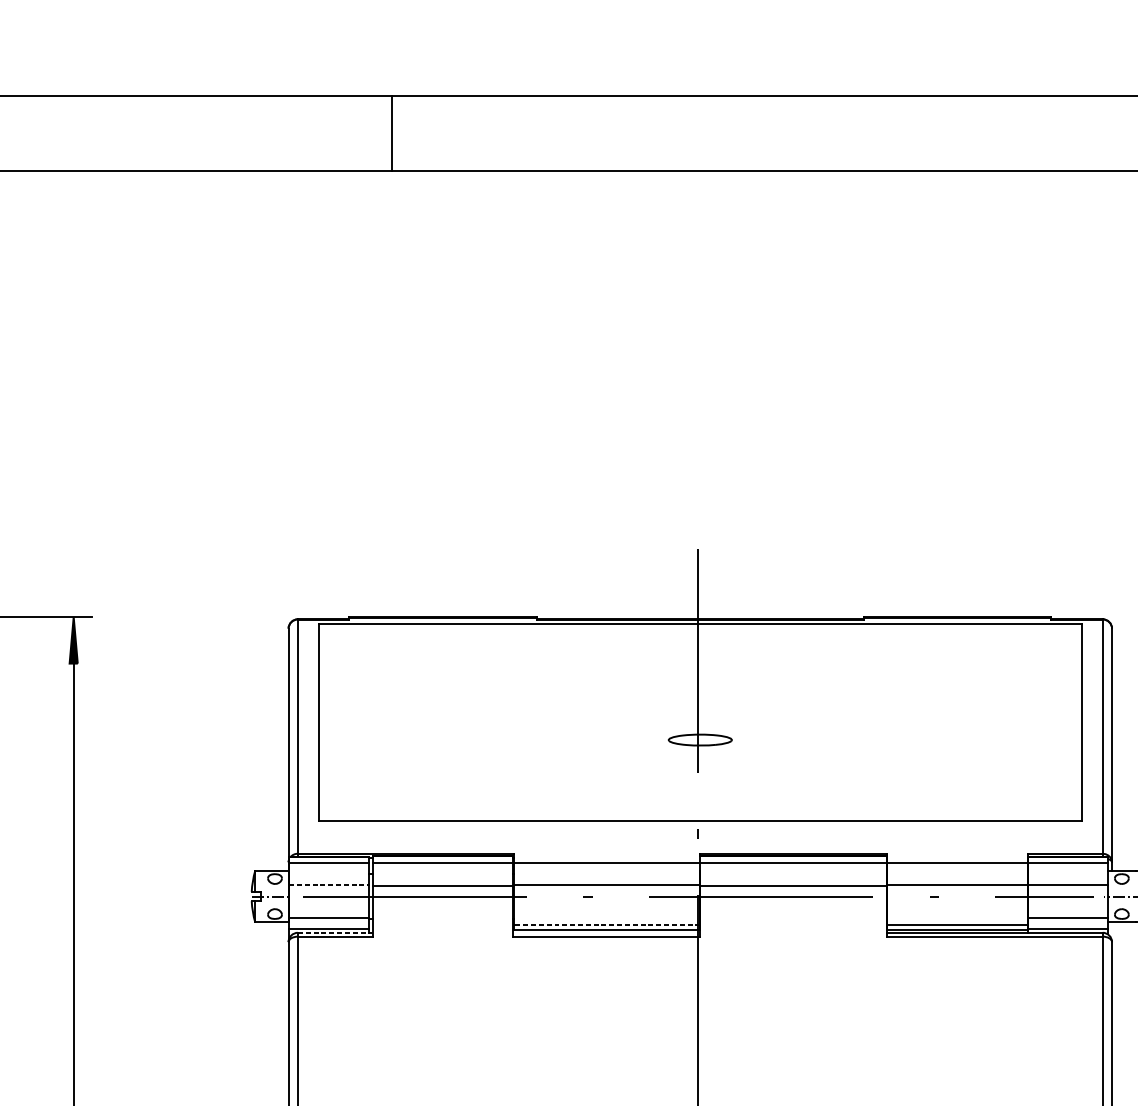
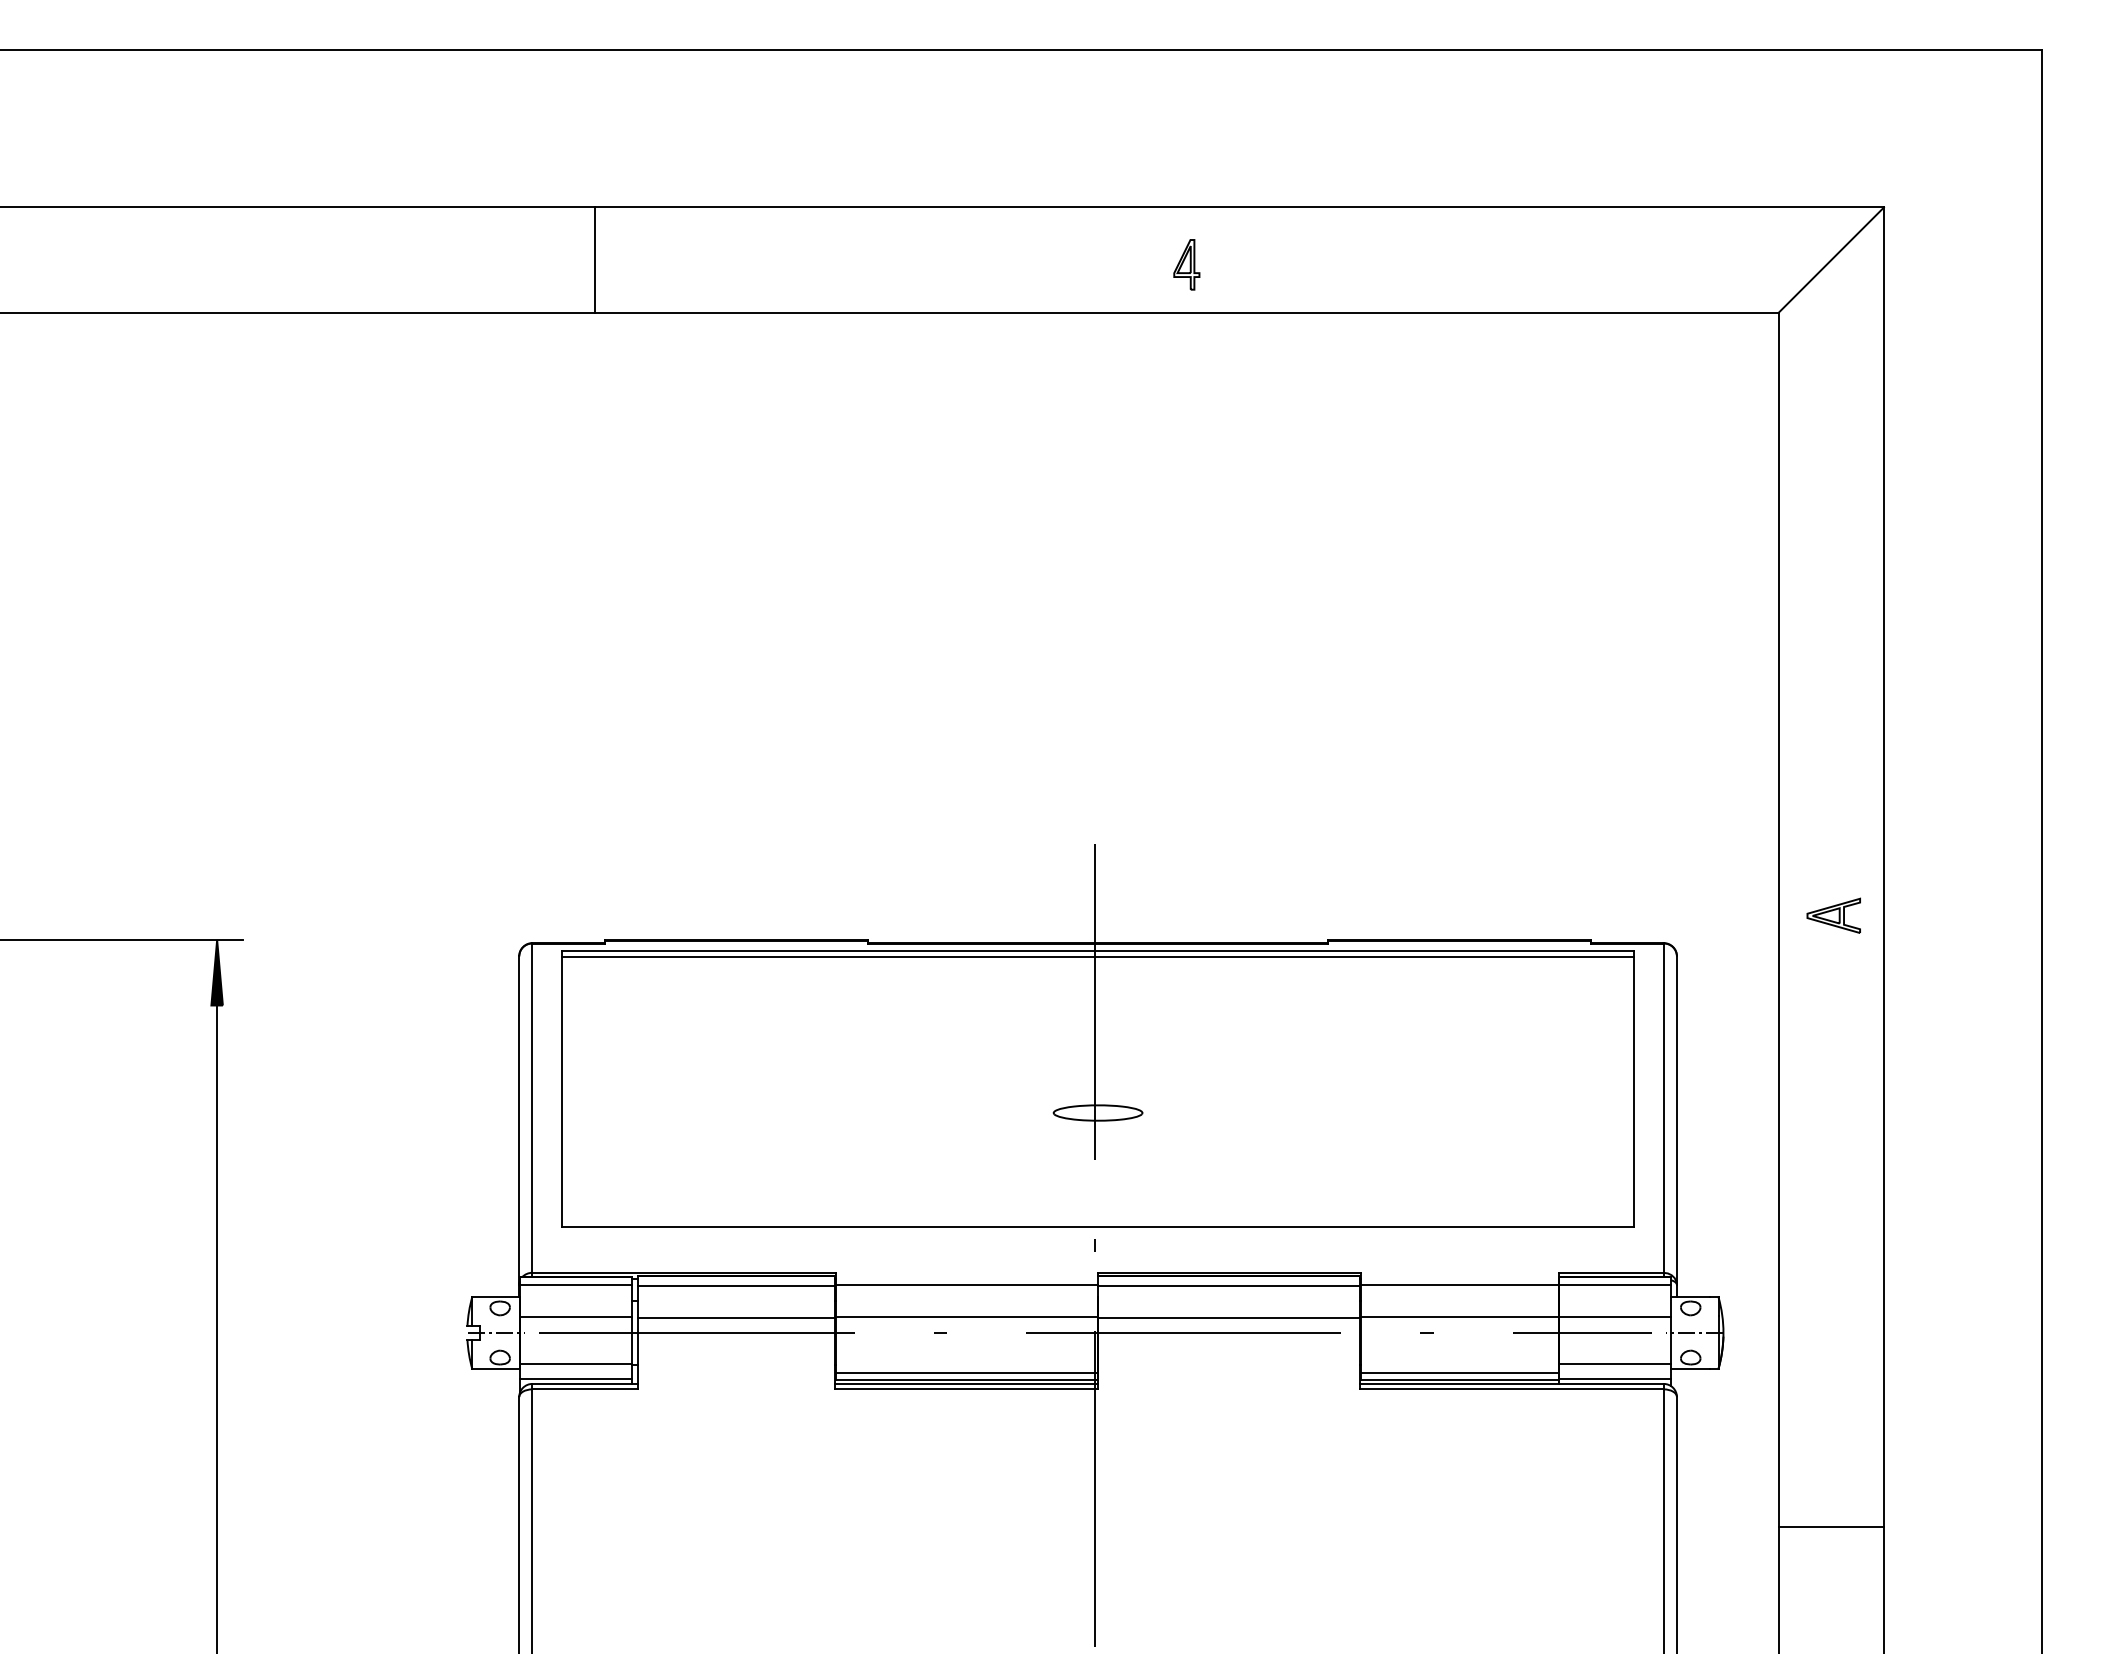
line: (391, 132) -> (594, 259), moved
part: (763, 136) -> (1186, 264), added
line: (700, 628) -> (1098, 956), added
line: (328, 885) -> (575, 1317), dashed -> solid
line: (607, 924) -> (967, 1372), dashed -> solid
line: (335, 932) -> (585, 1383), dashed -> solid
line: (606, 932) -> (966, 1383), added

